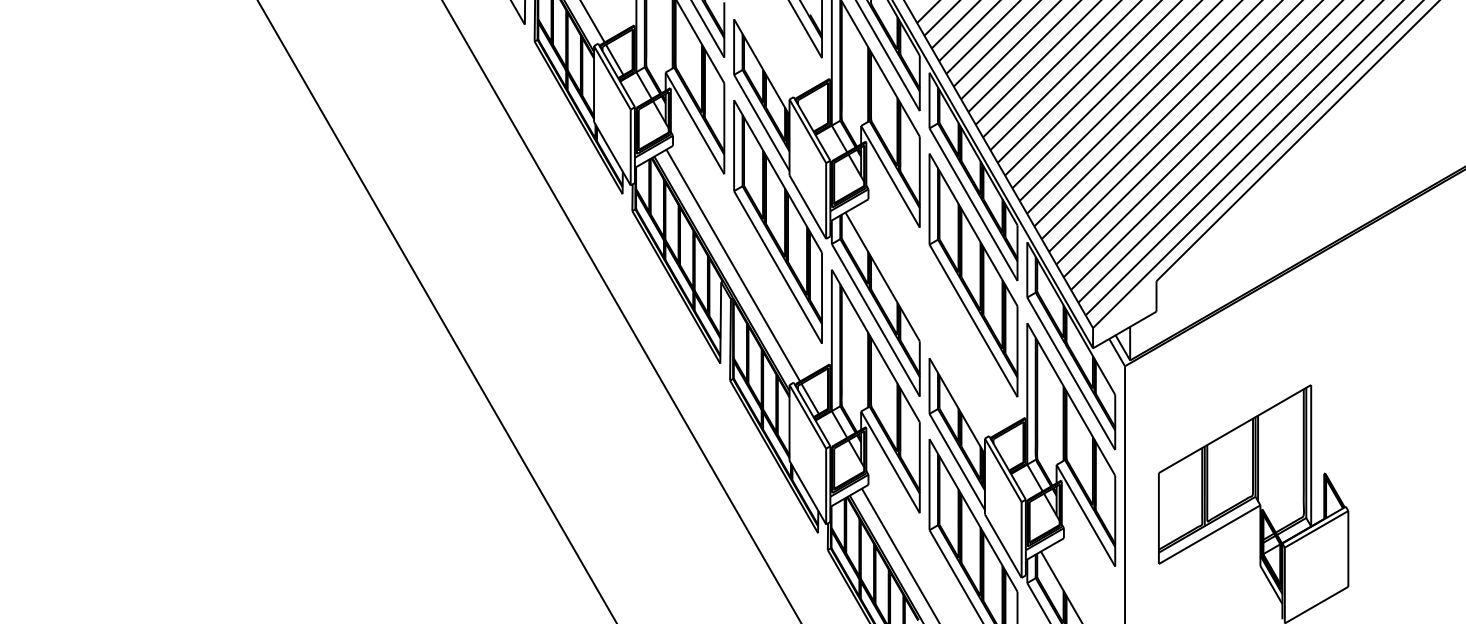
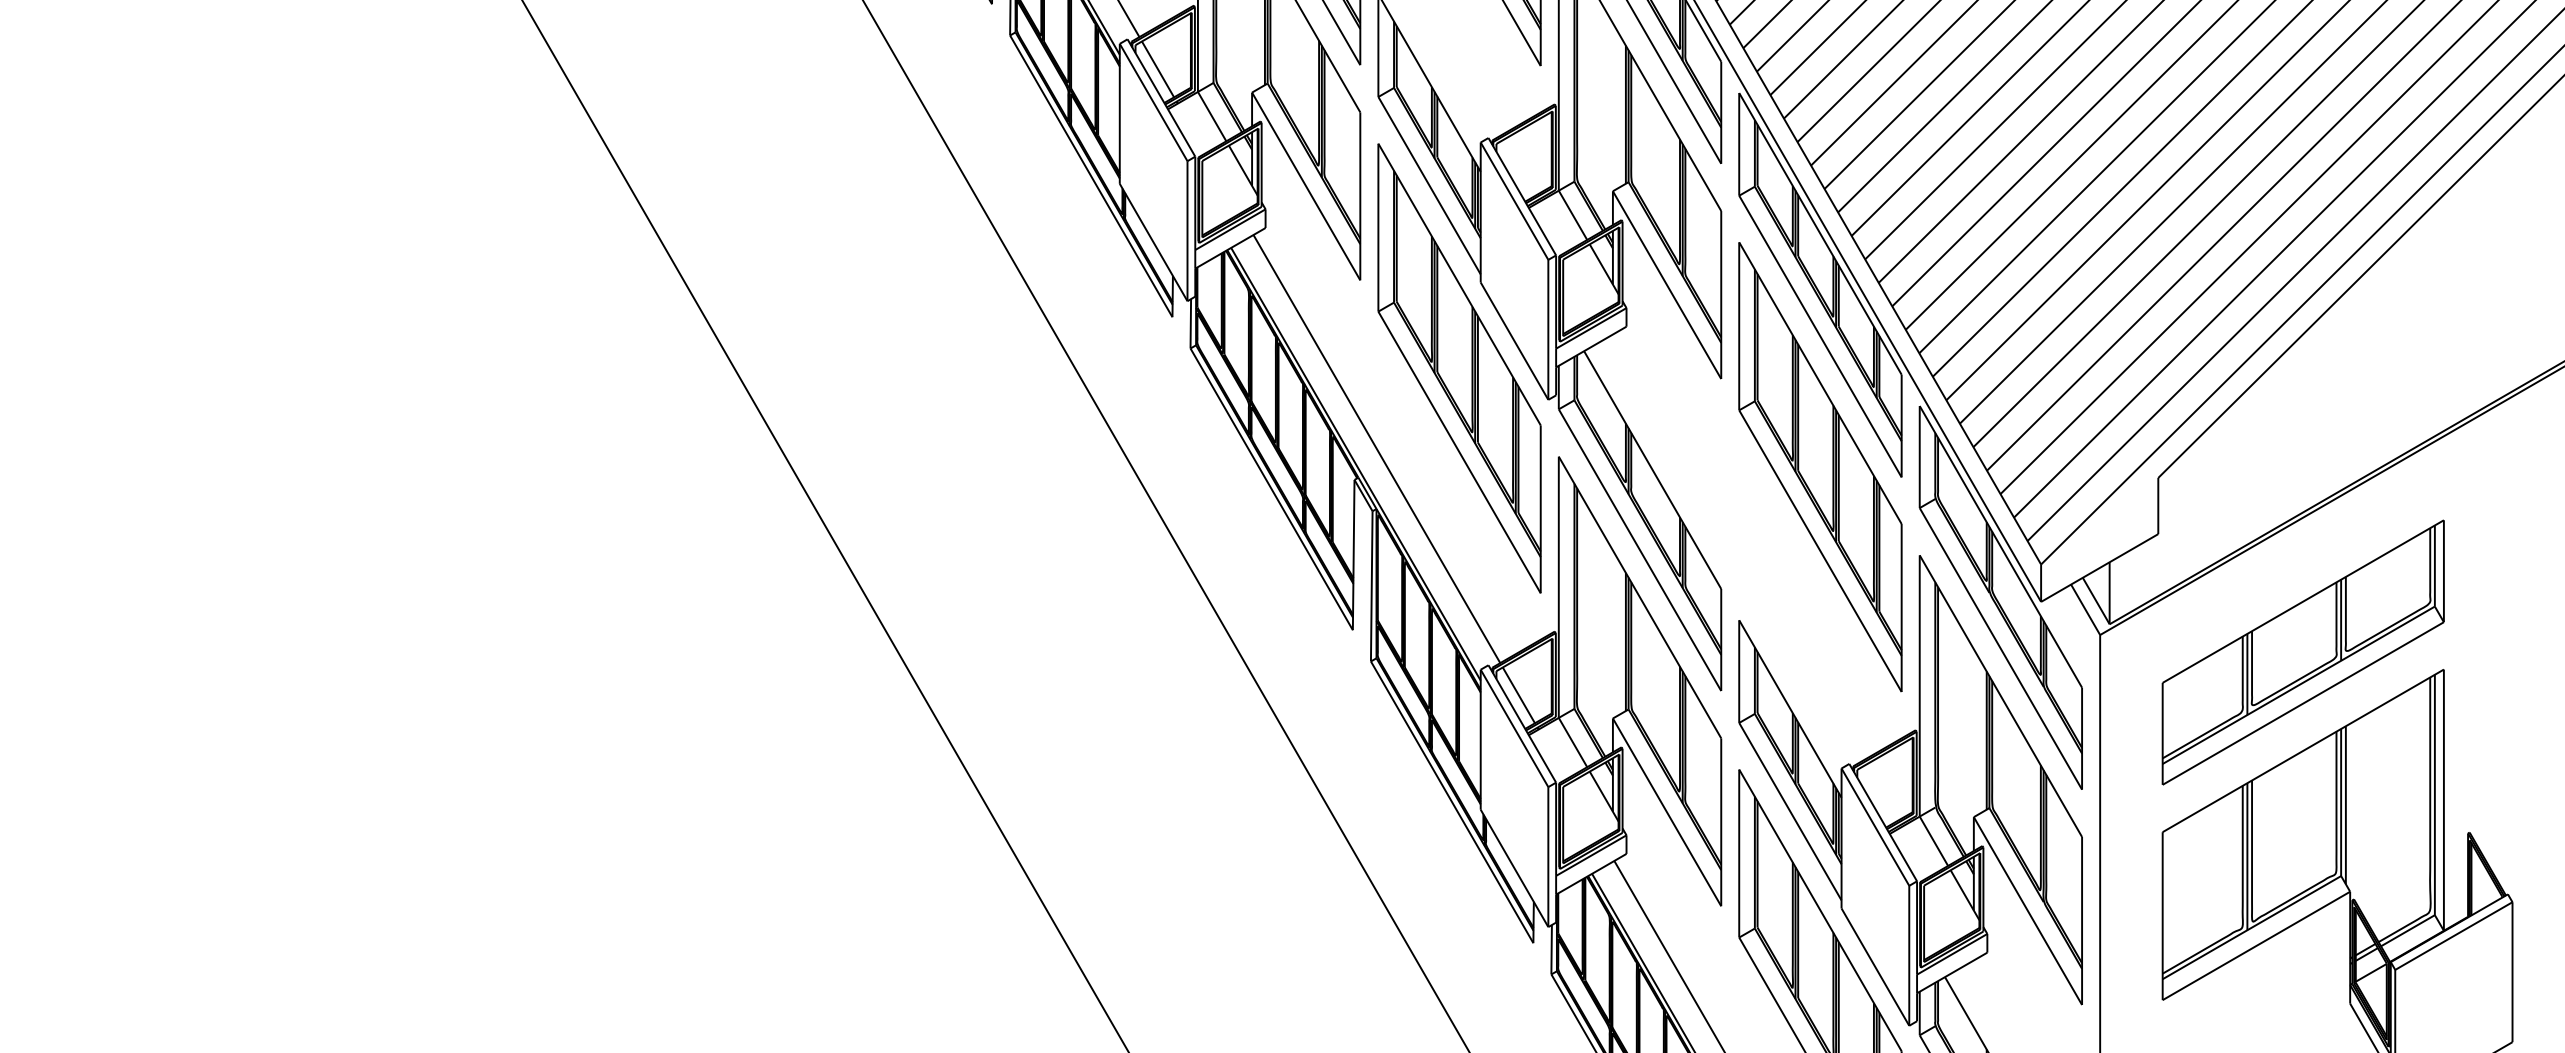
part: (1235, 375) -> (2304, 652), added

